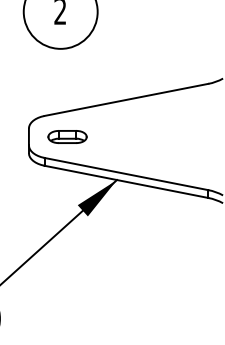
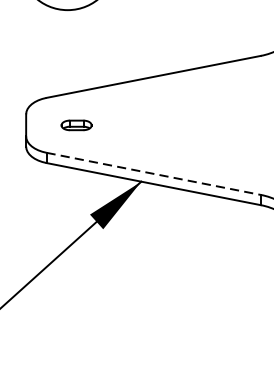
part: (67, 136) -> (76, 124), size x0.6
line: (126, 174) -> (153, 174), solid -> dashed

